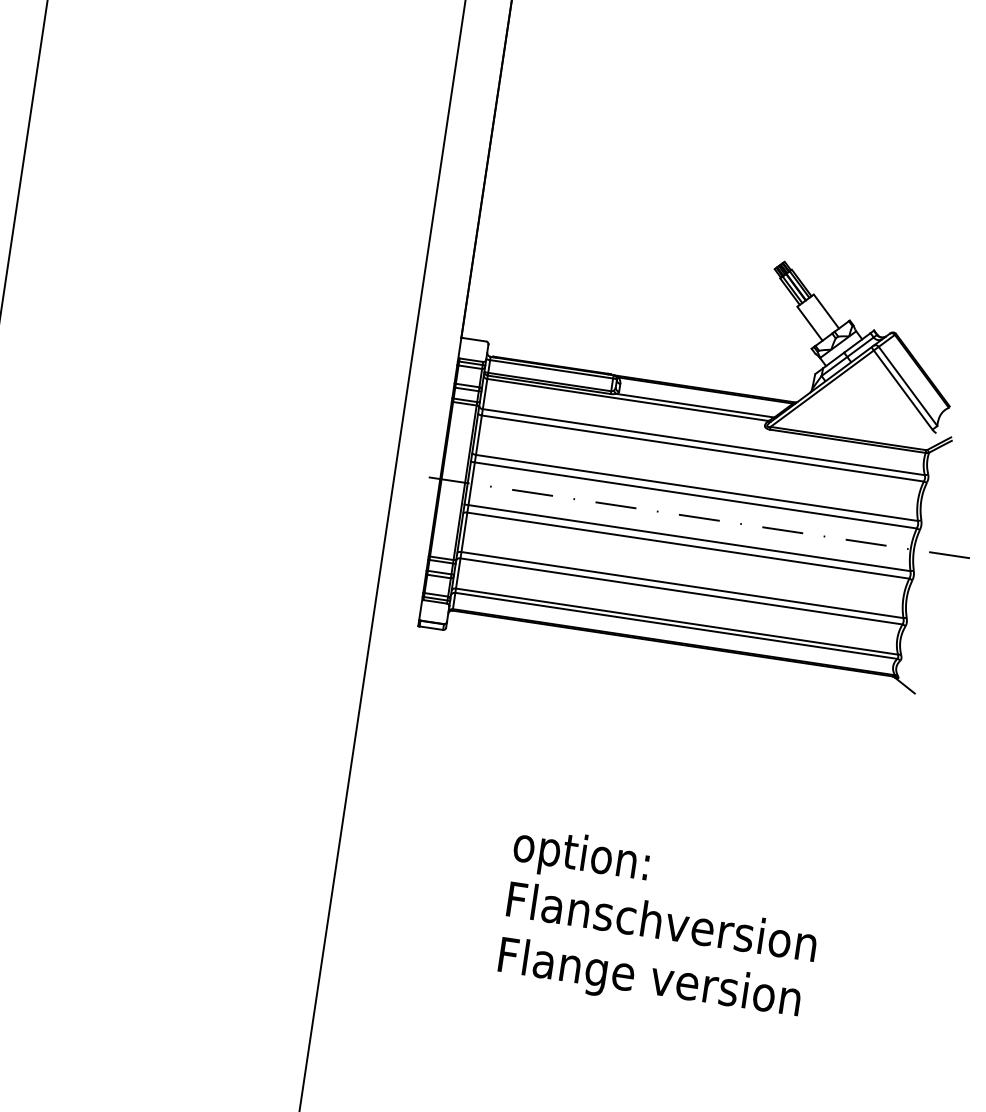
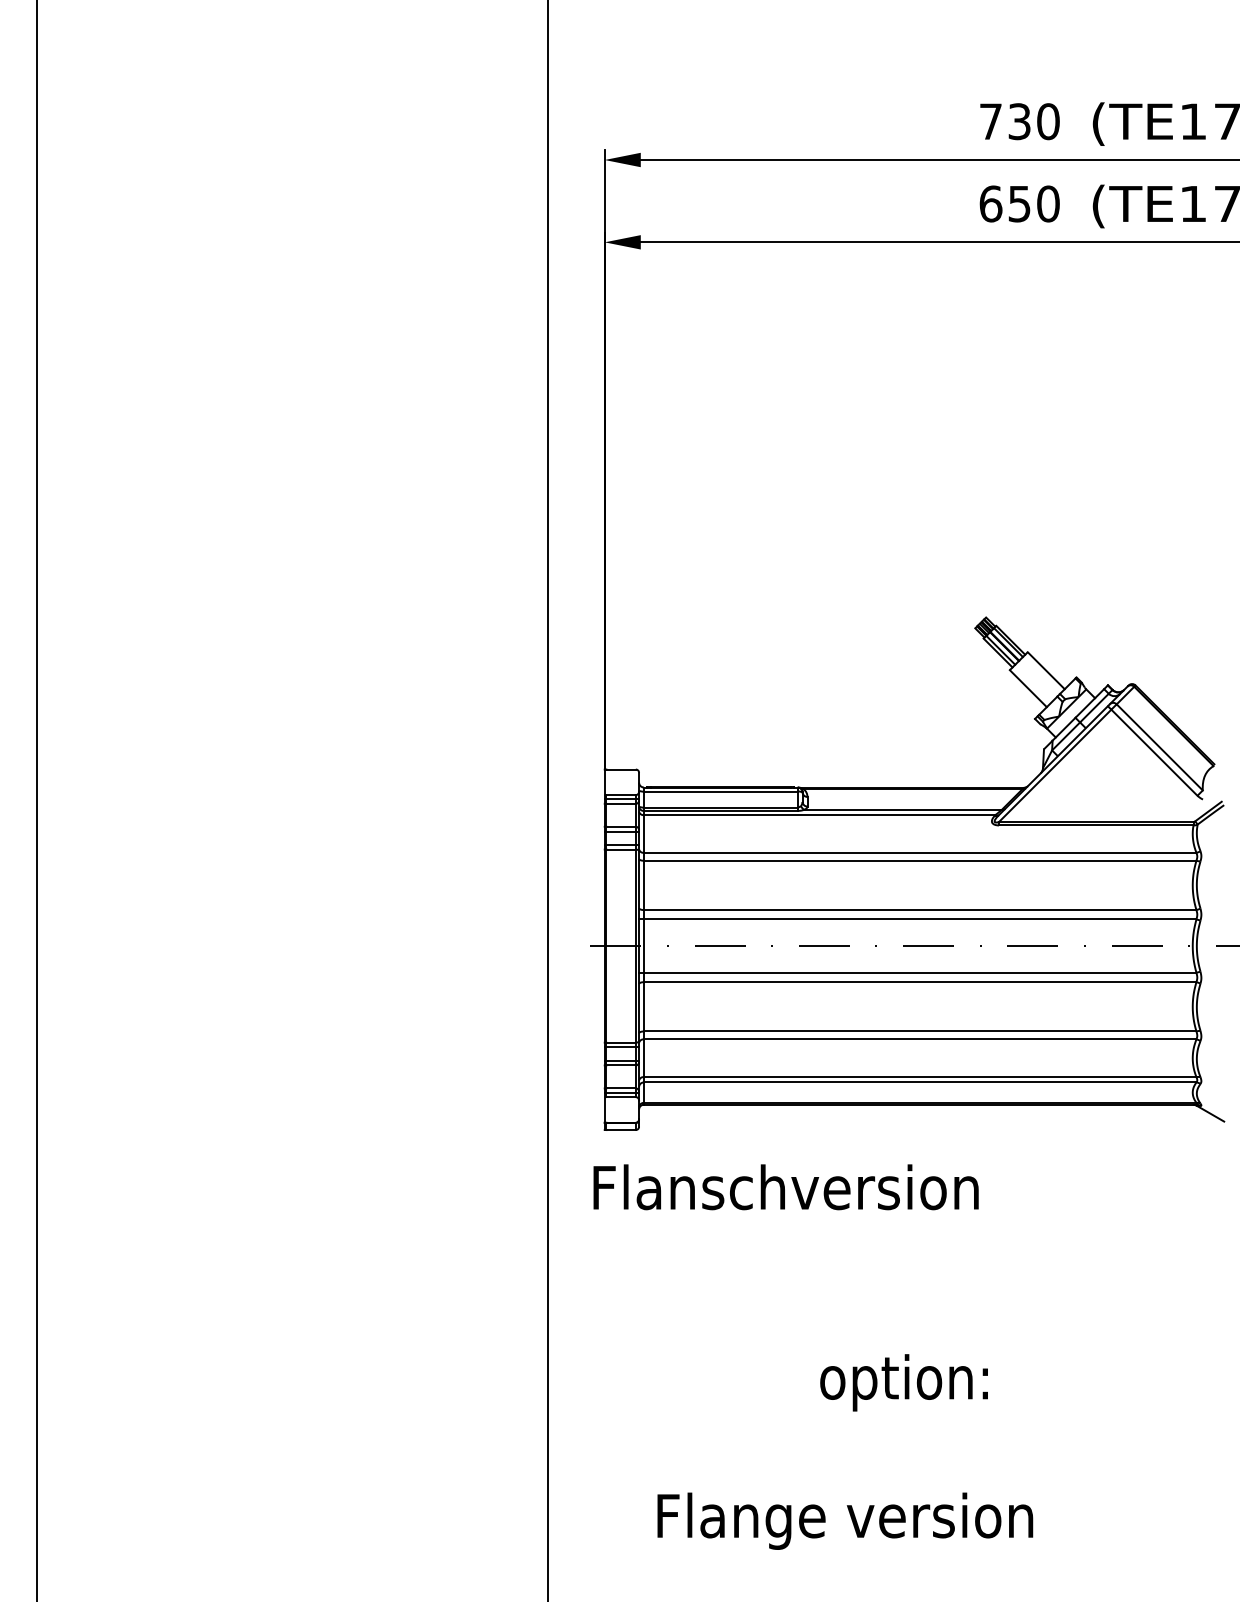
text: (580, 856) -> (903, 1382), moved
text: (661, 921) -> (785, 1187), moved
text: (649, 980) -> (845, 1520), moved

